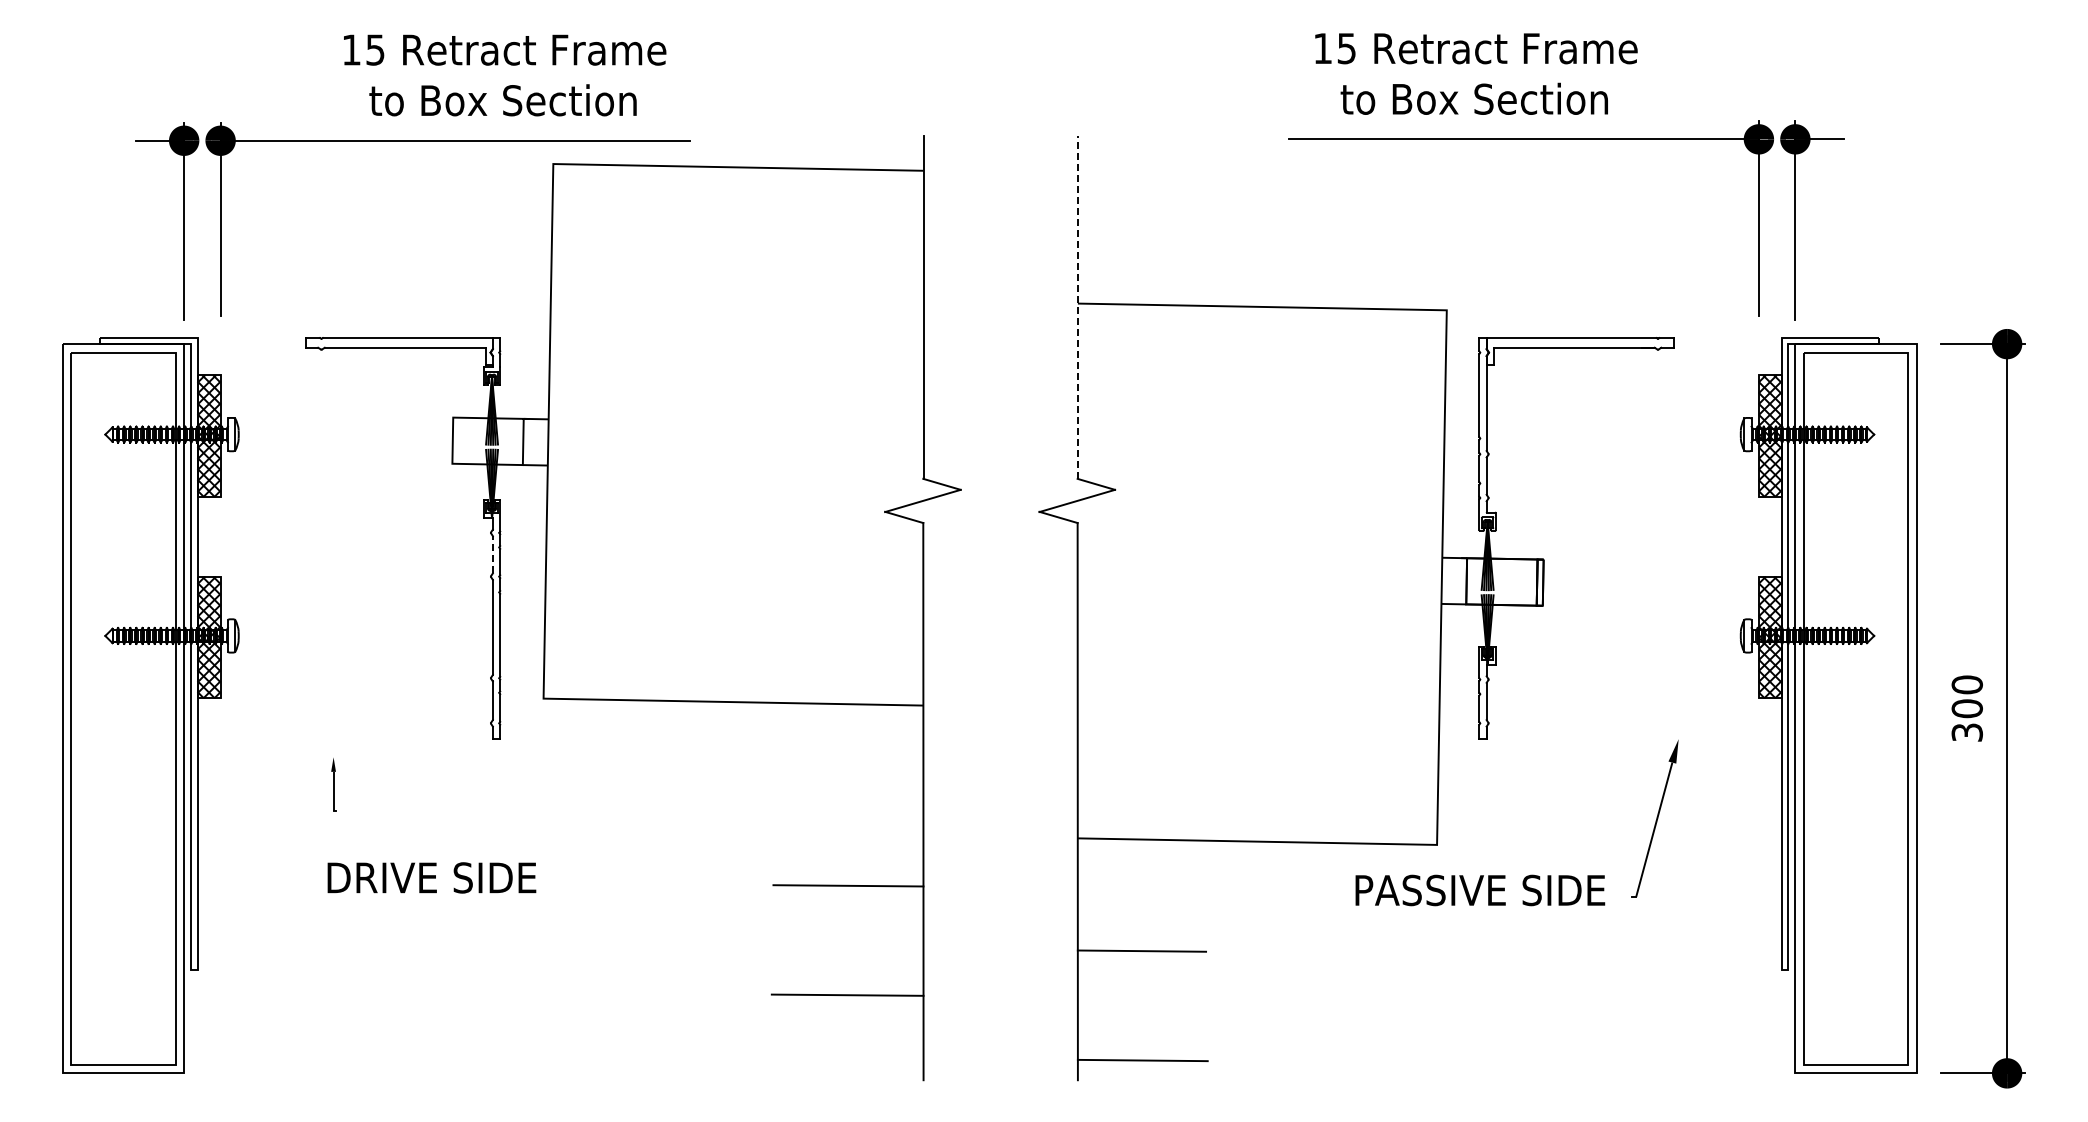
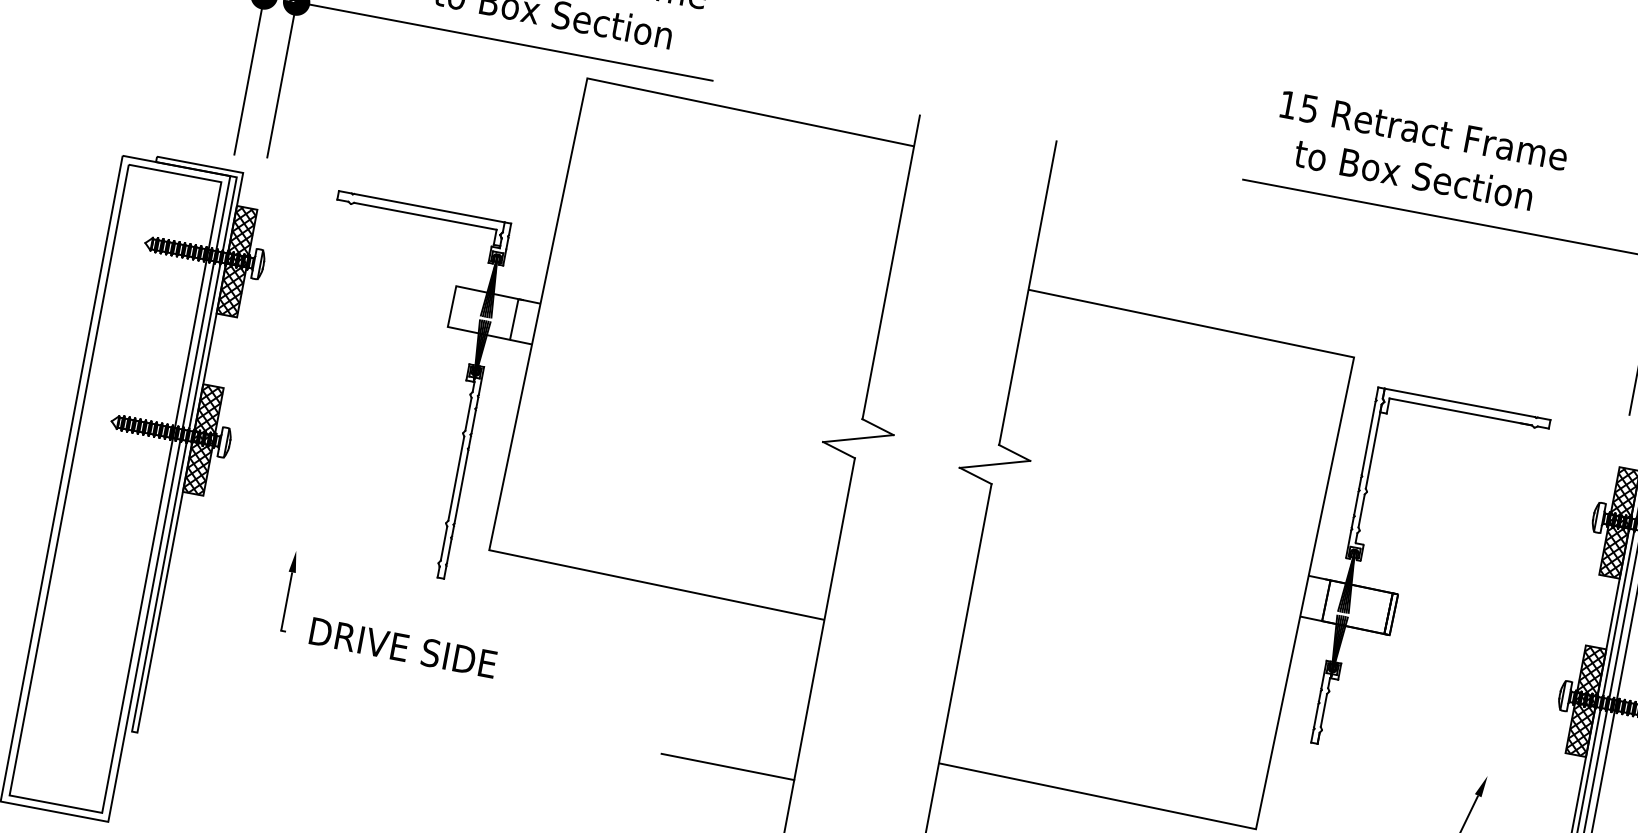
line: (1077, 306) -> (1027, 292), dashed -> solid
line: (492, 554) -> (468, 413), dashed -> solid
part: (333, 784) -> (288, 591), size x1.67
text: (431, 877) -> (402, 647), moved

